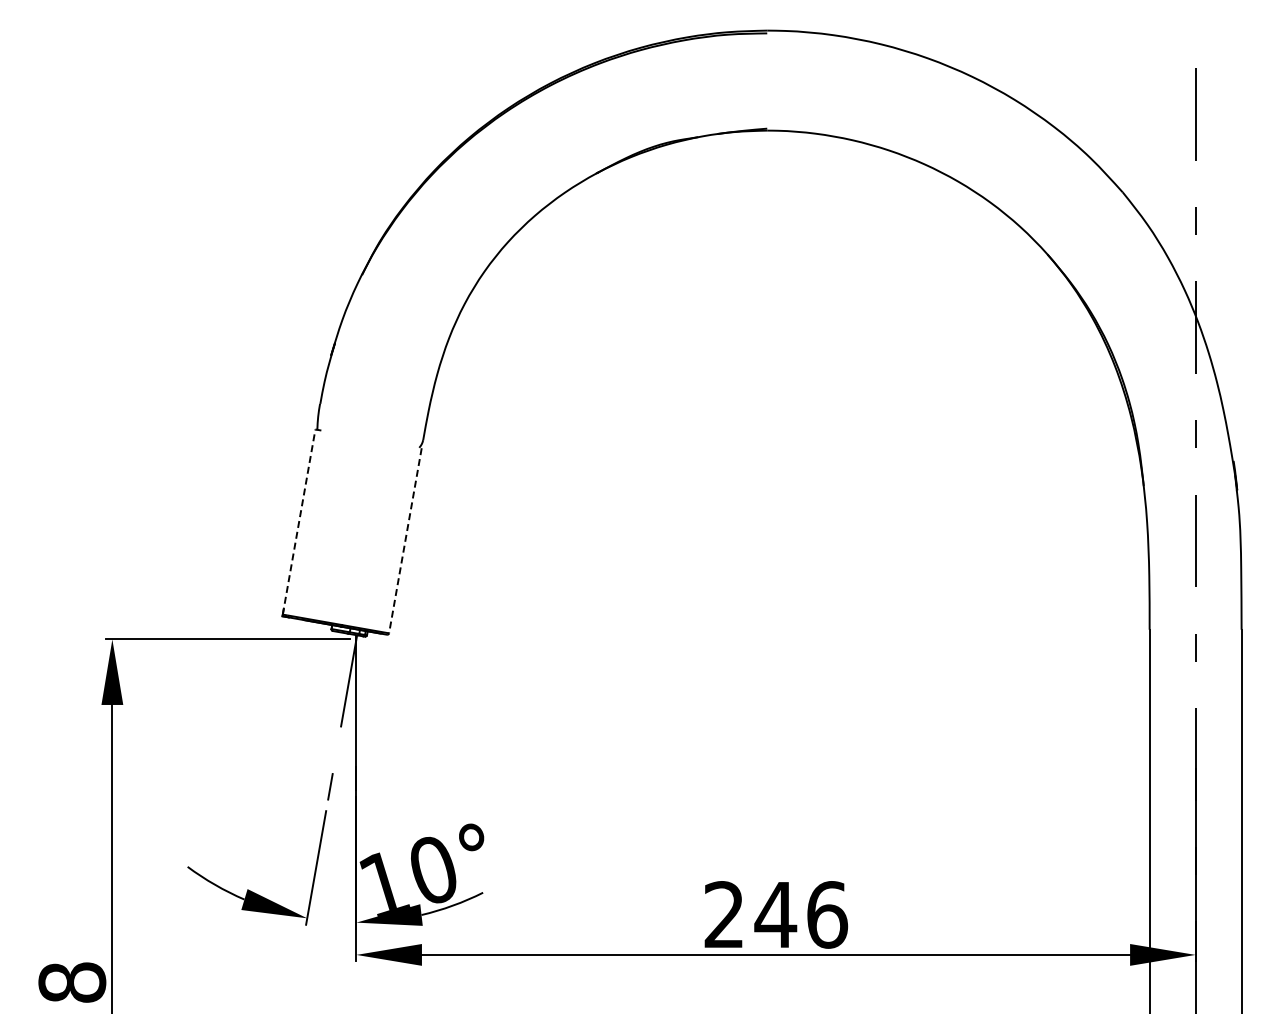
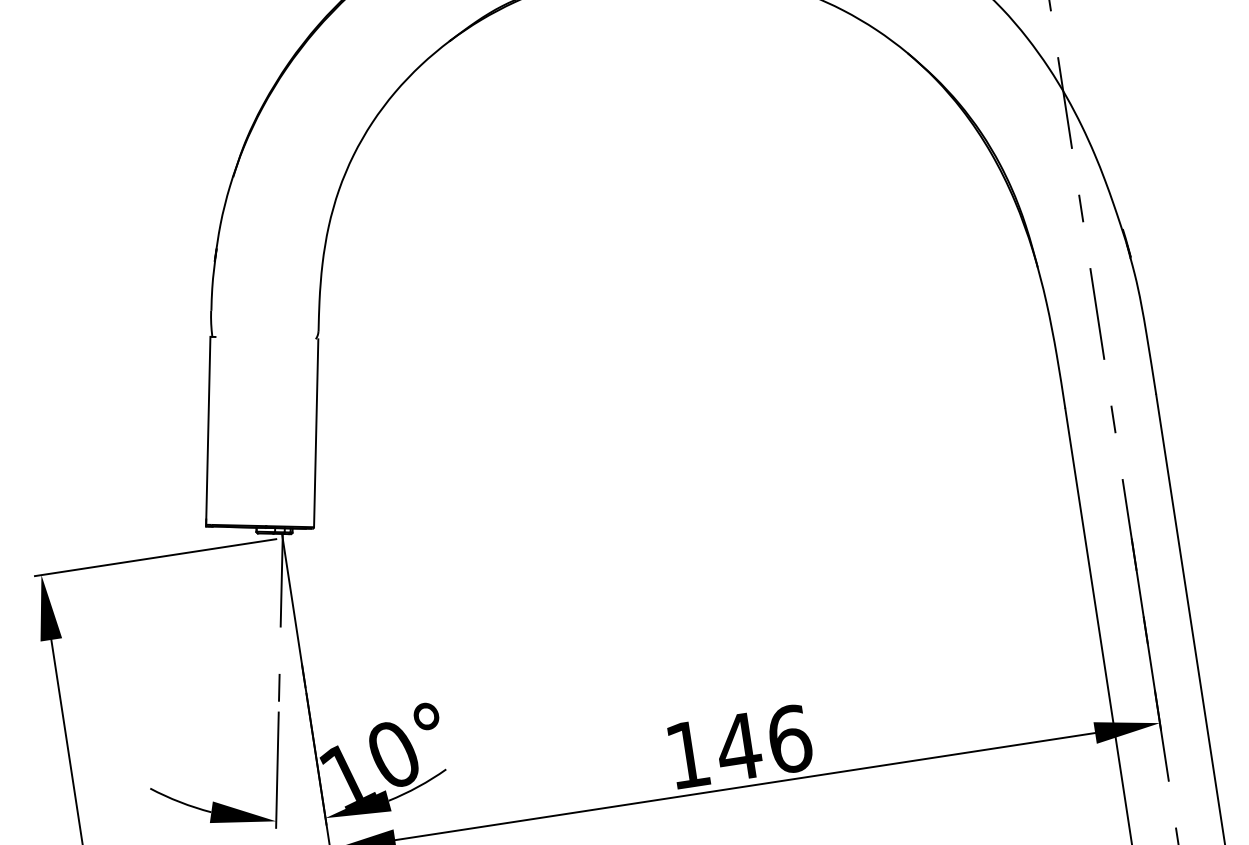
line: (299, 522) -> (208, 431), dashed -> solid
line: (405, 540) -> (316, 432), dashed -> solid
text: (723, 914) -> (687, 754), 246 -> 146

